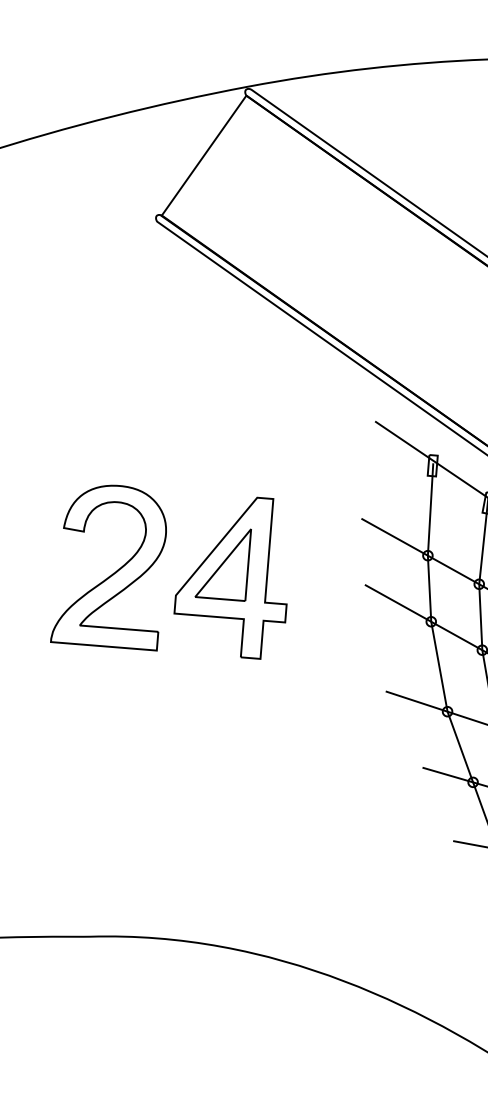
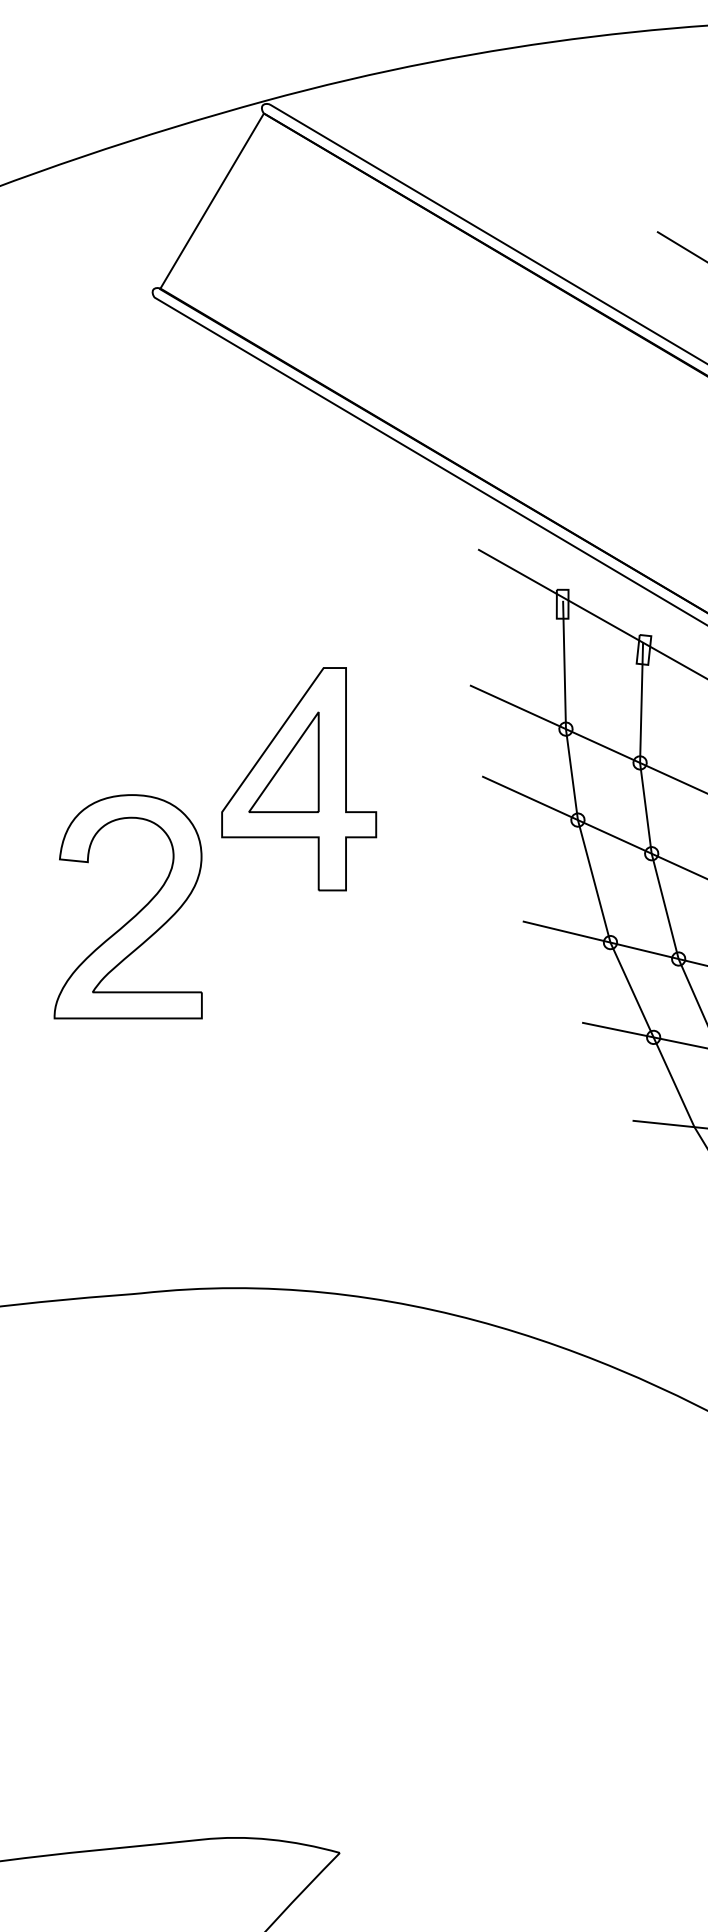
part: (115, 572) -> (135, 914), moved

